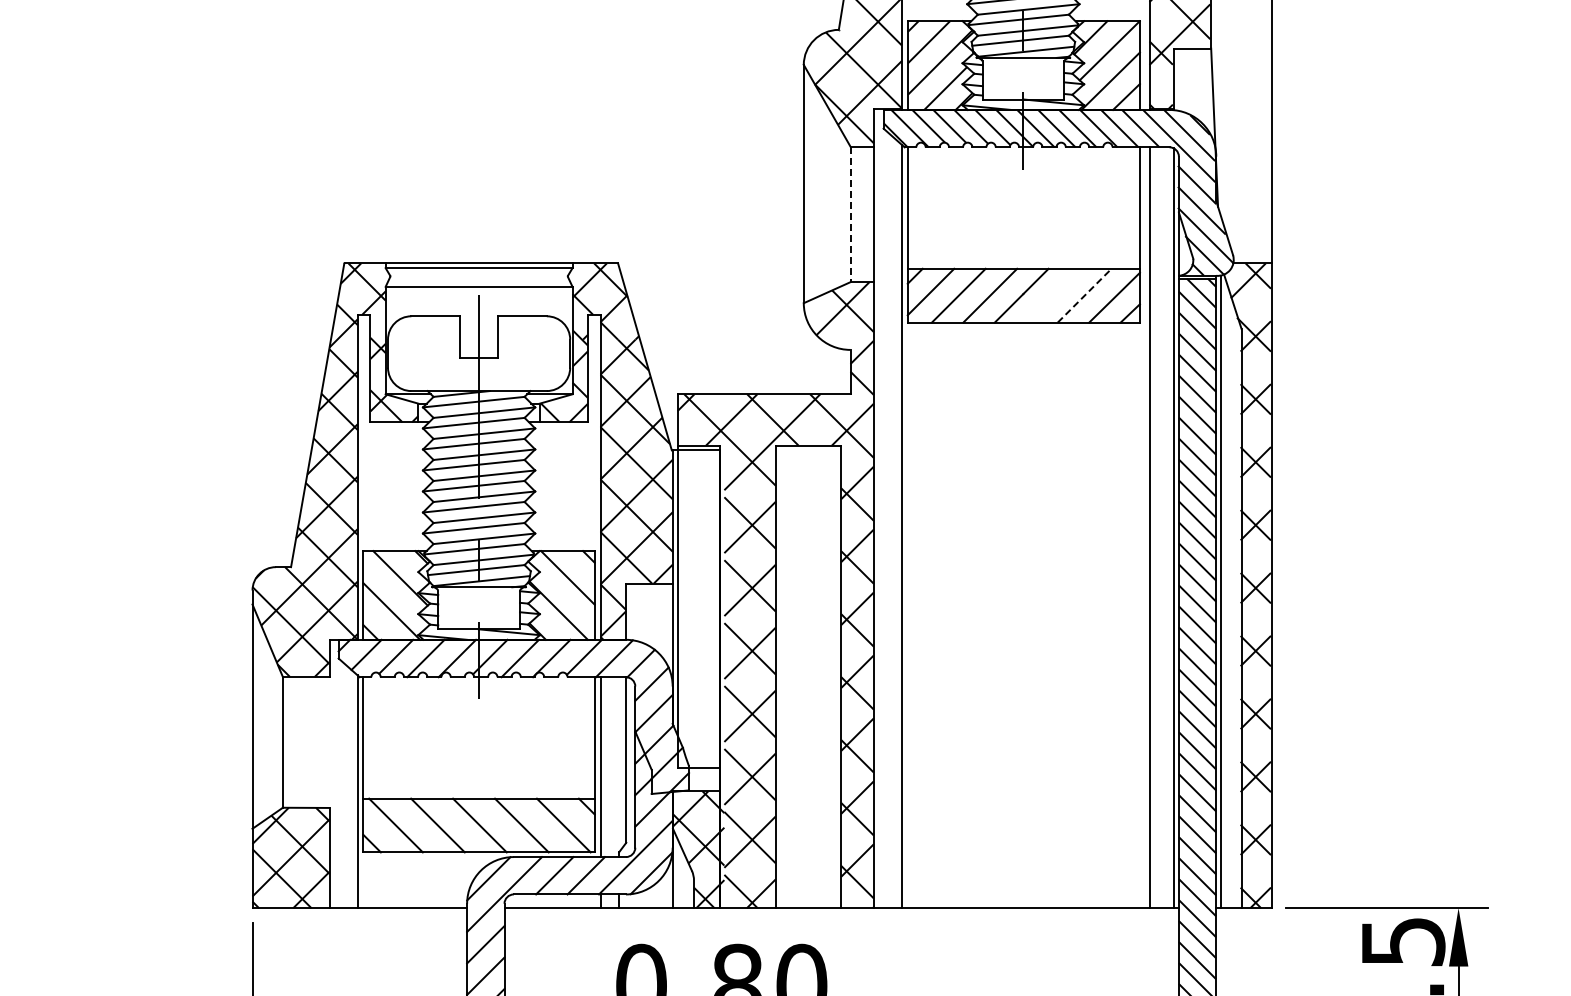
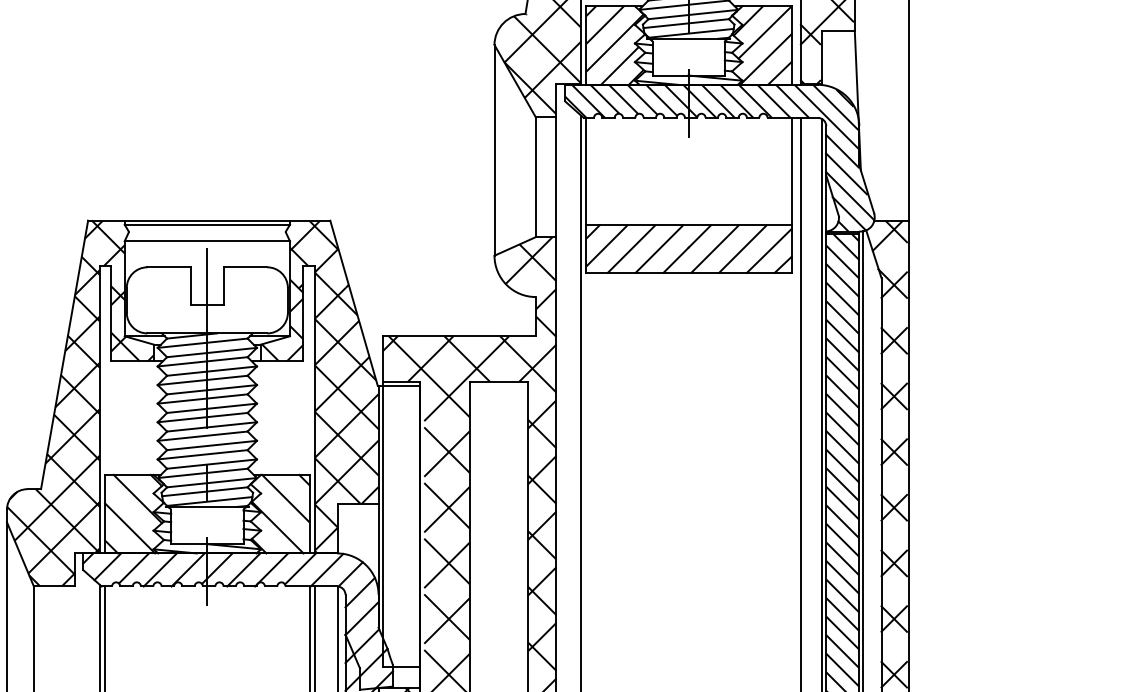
line: (850, 214) -> (535, 177), dashed -> solid
line: (1053, 295) -> (715, 248), added
line: (1084, 295) -> (742, 248), dashed -> solid

